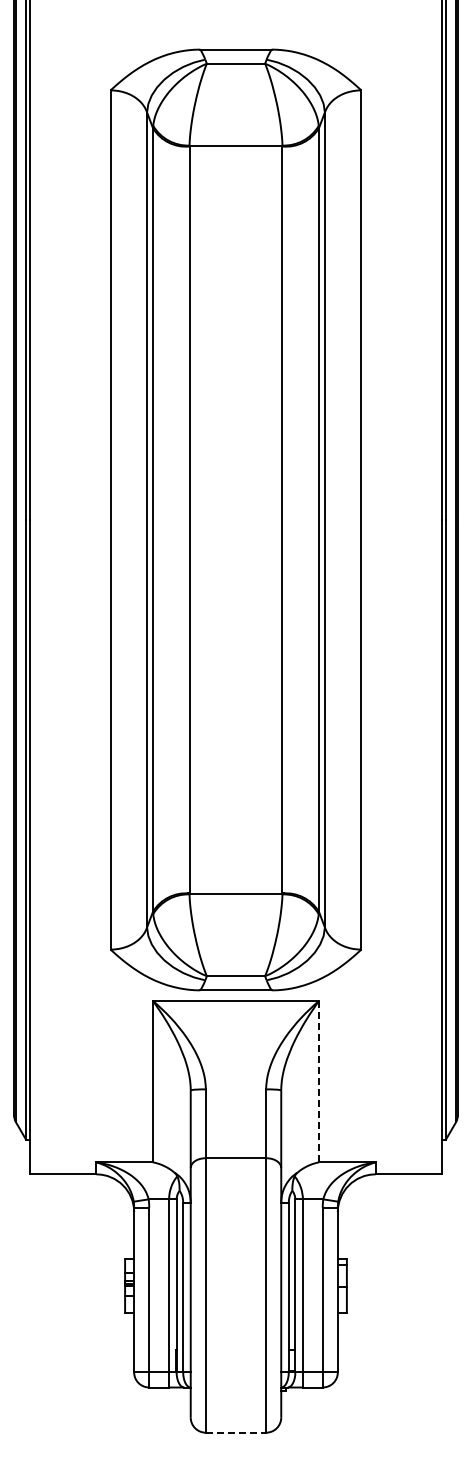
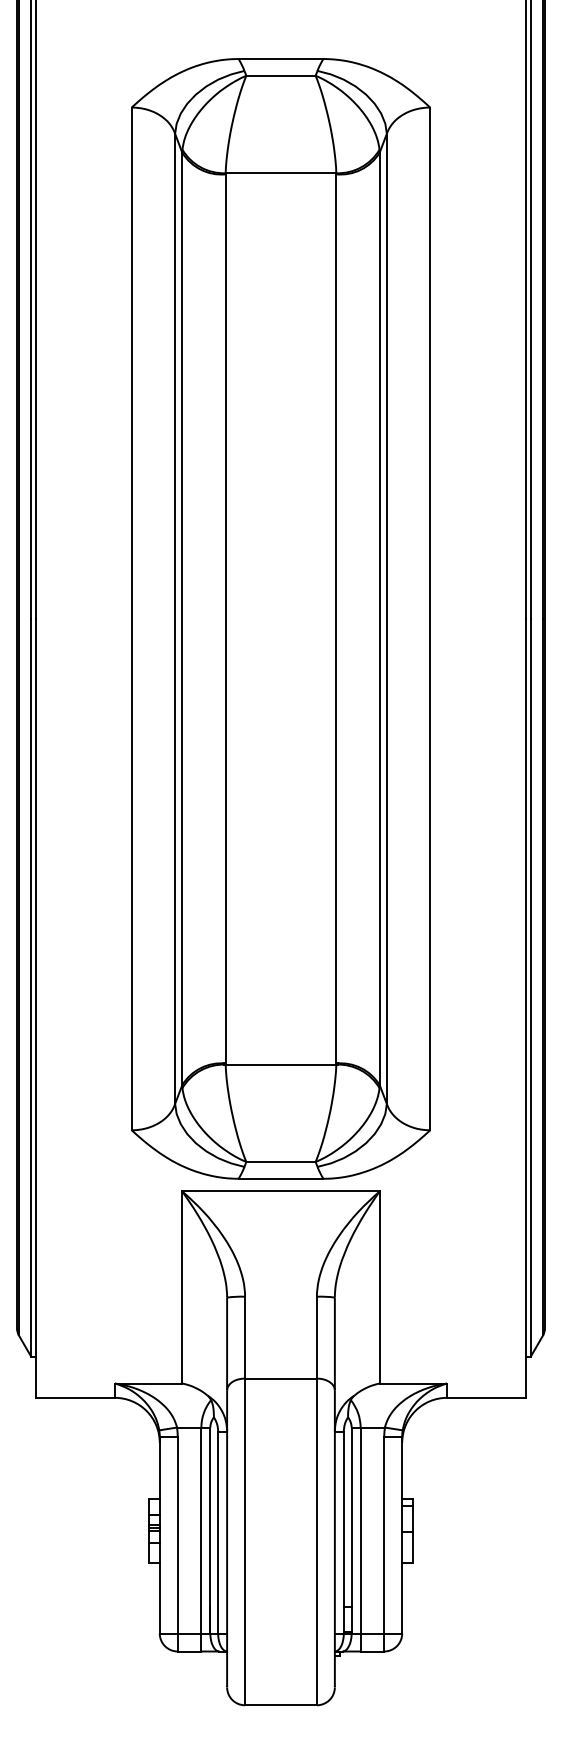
line: (318, 1081) -> (379, 1287), dashed -> solid
line: (236, 1432) -> (281, 1705), dashed -> solid

